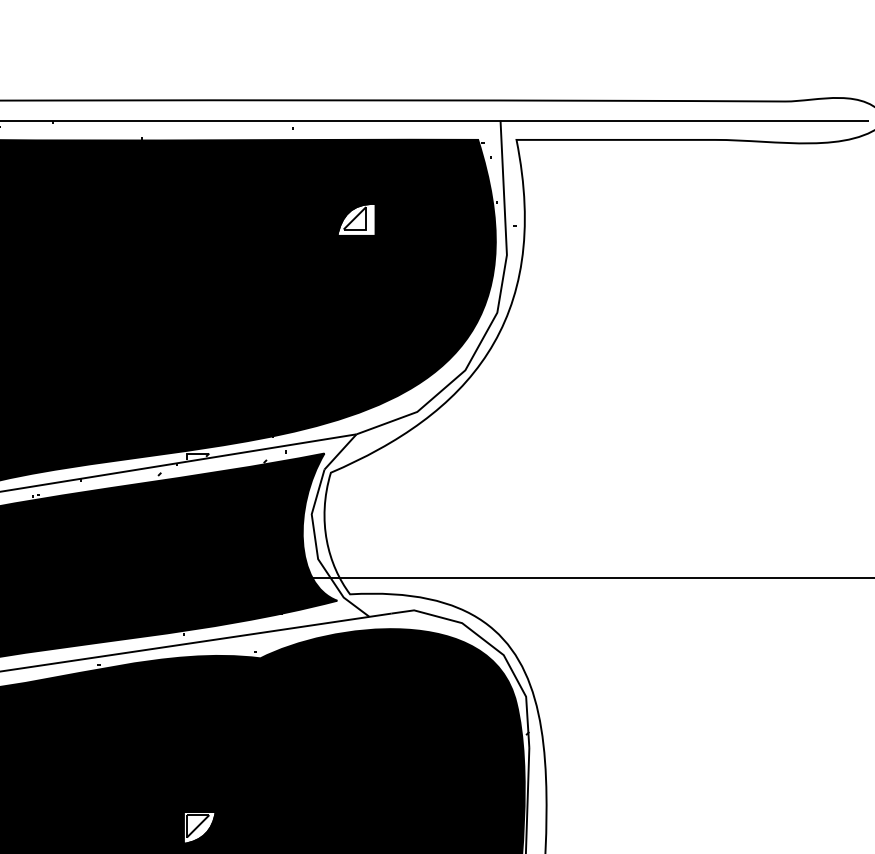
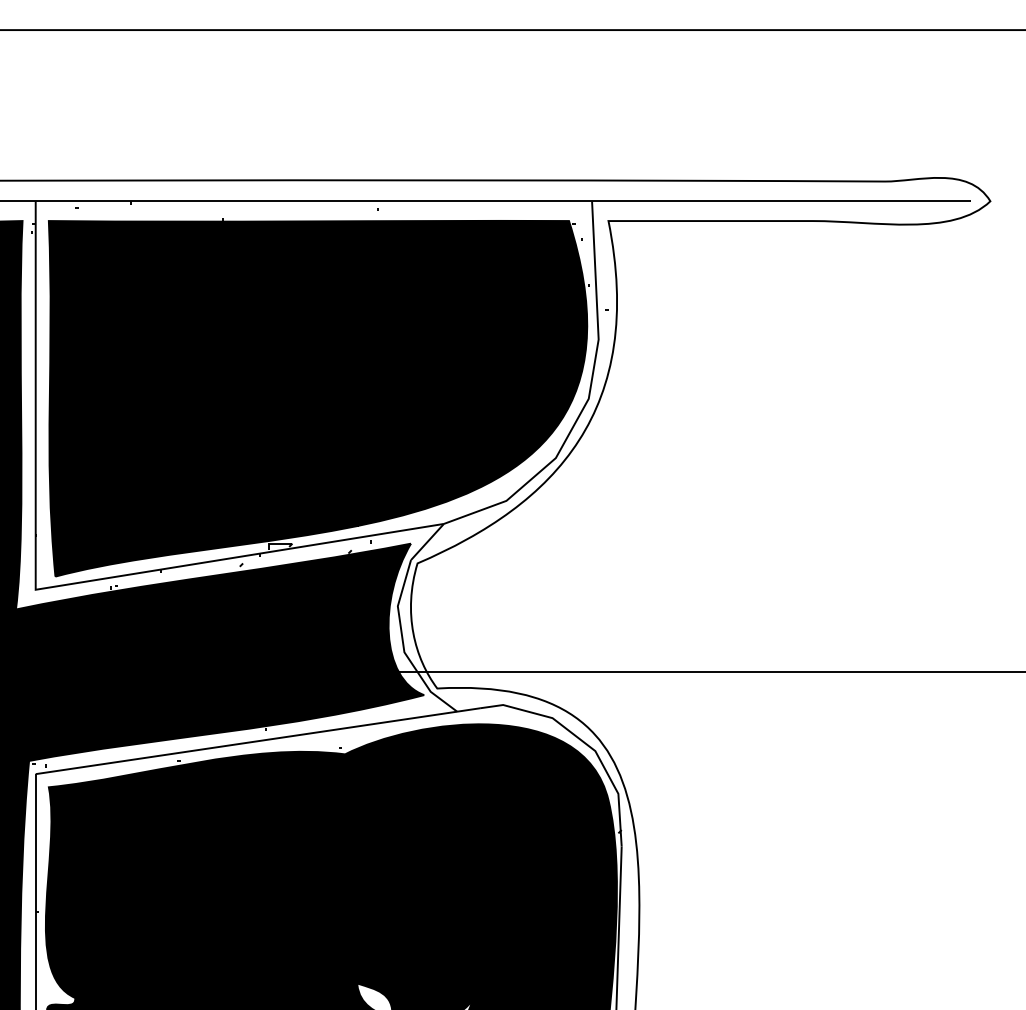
fill: (356, 219) -> (443, 302), added
fill: (199, 827) -> (282, 928), added

